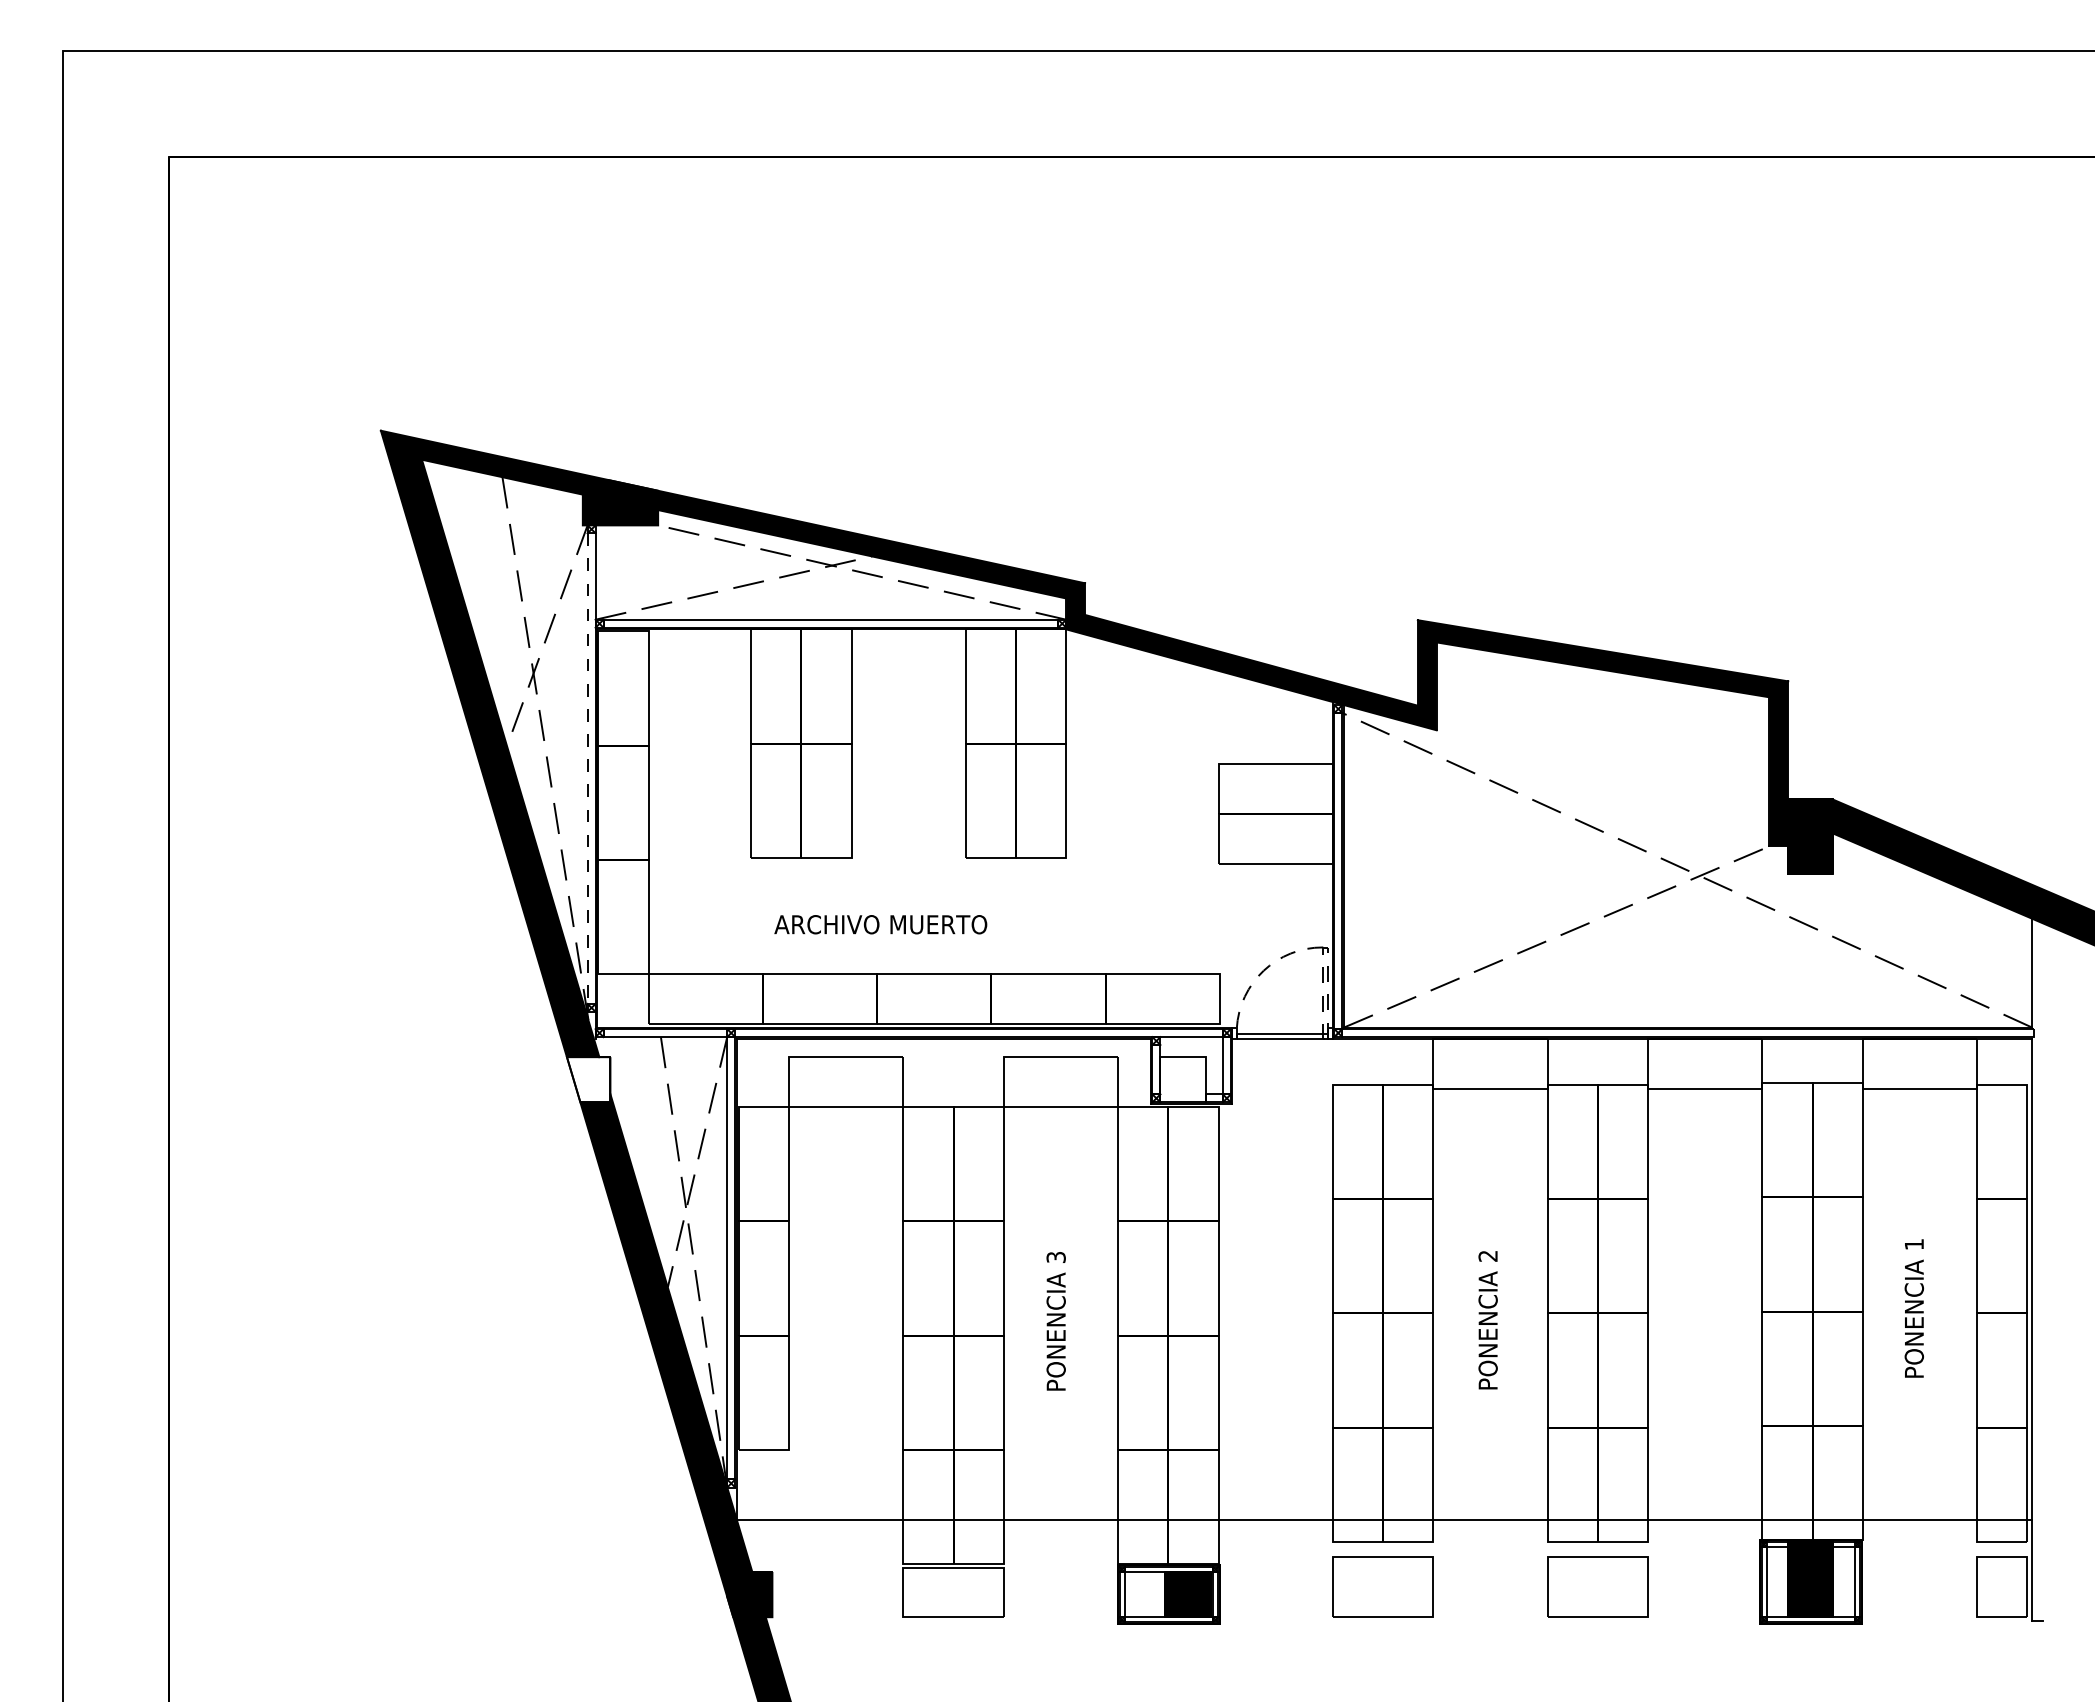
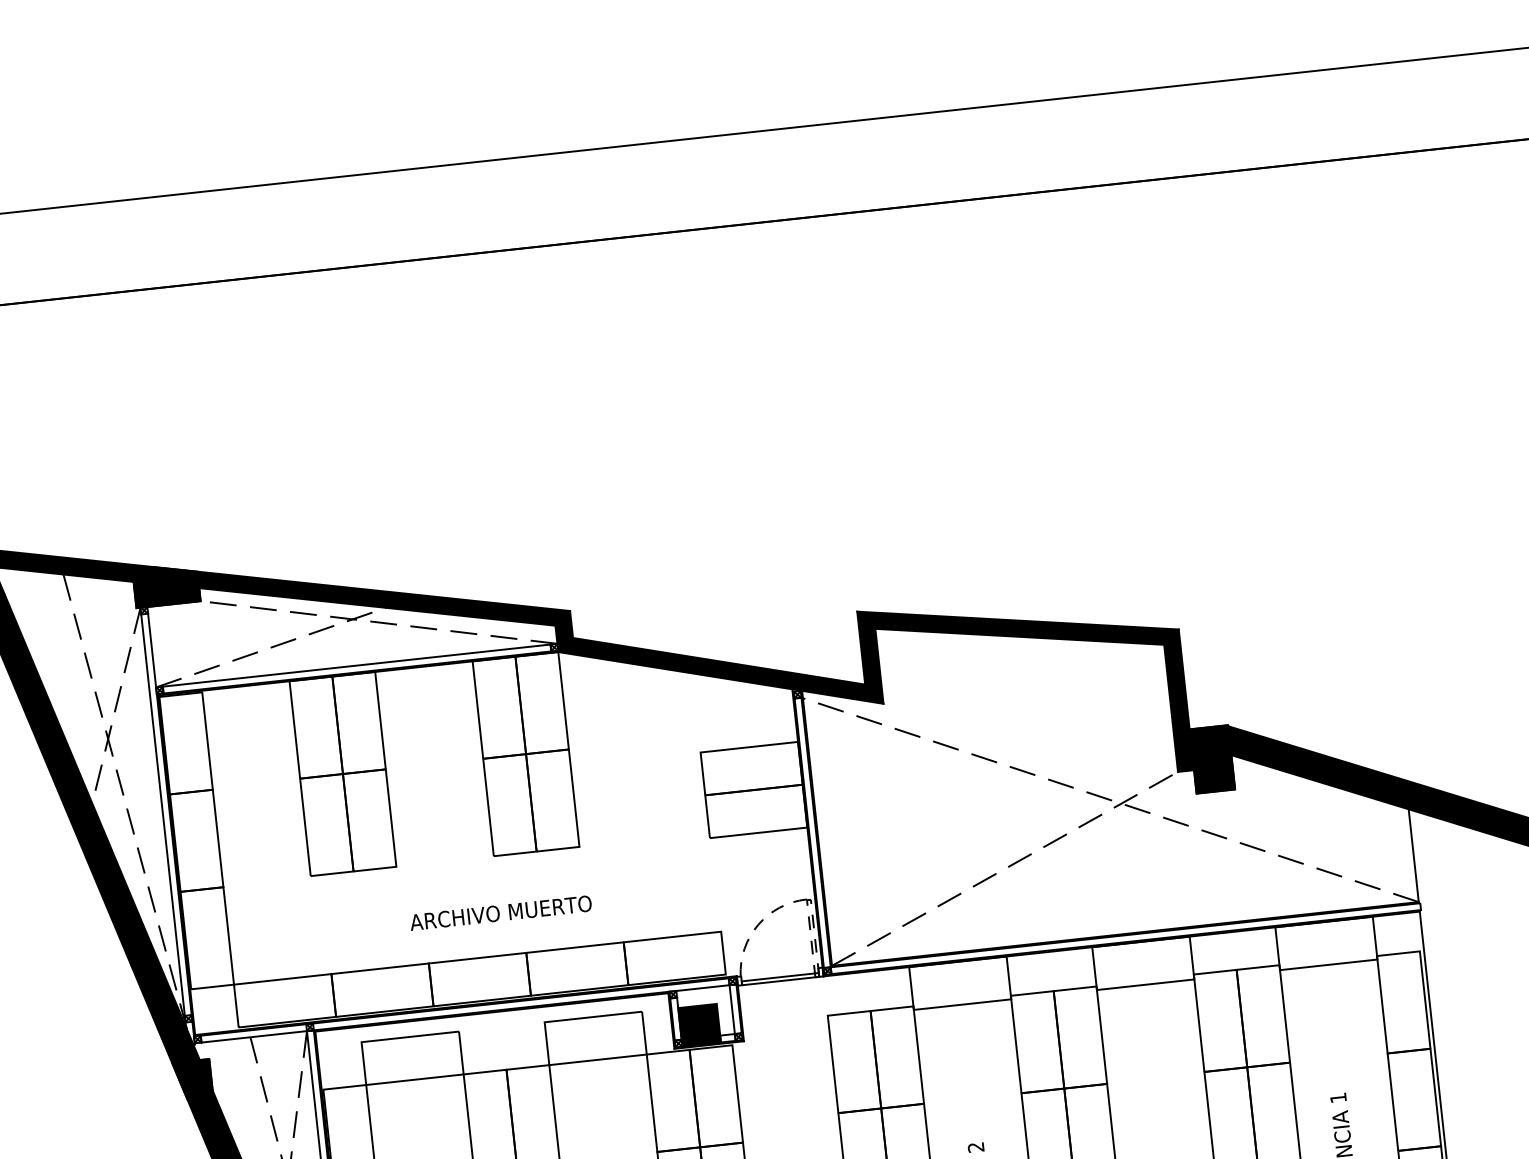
line: (587, 773) -> (163, 819), dashed -> solid
text: (880, 924) -> (500, 912), moved
fill: (588, 1079) -> (192, 1080), added
fill: (1182, 1079) -> (699, 1025), added

